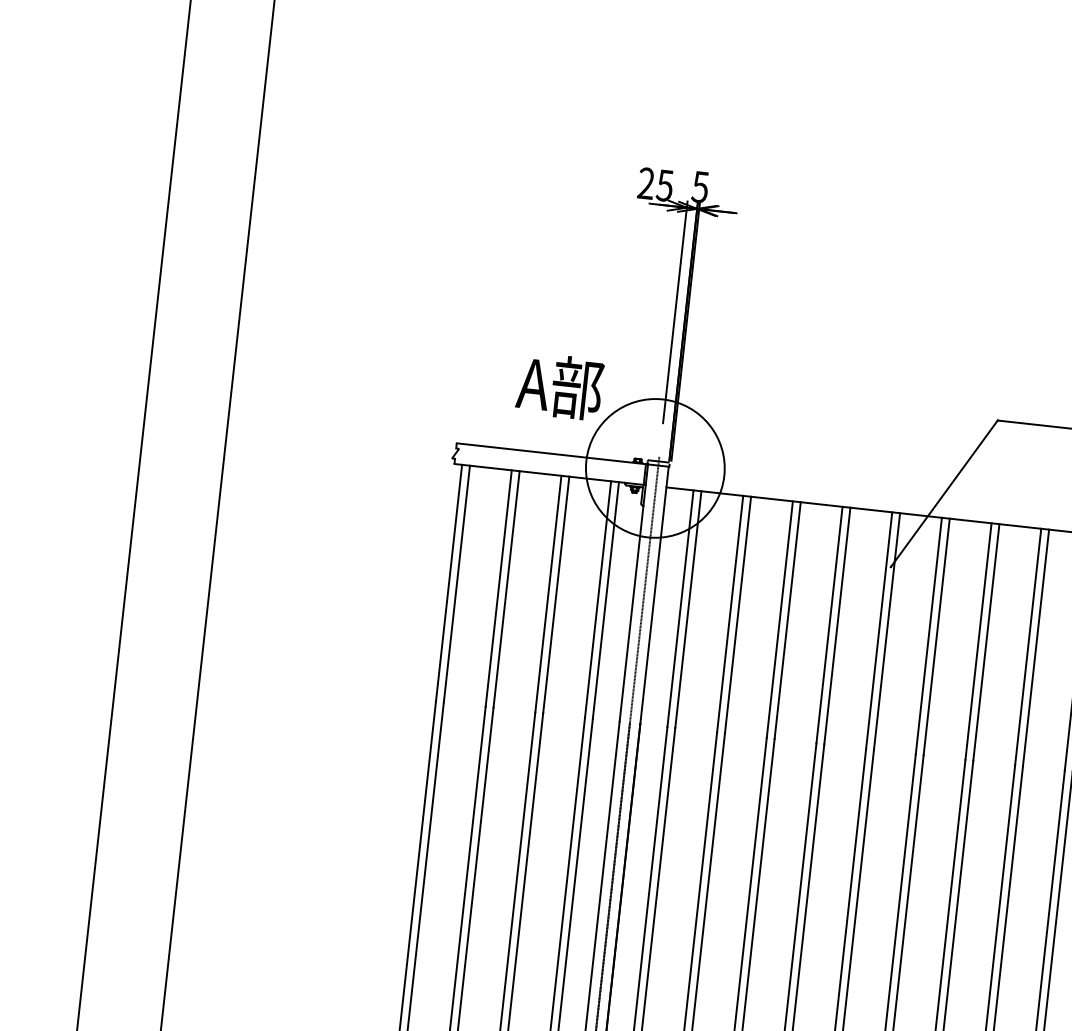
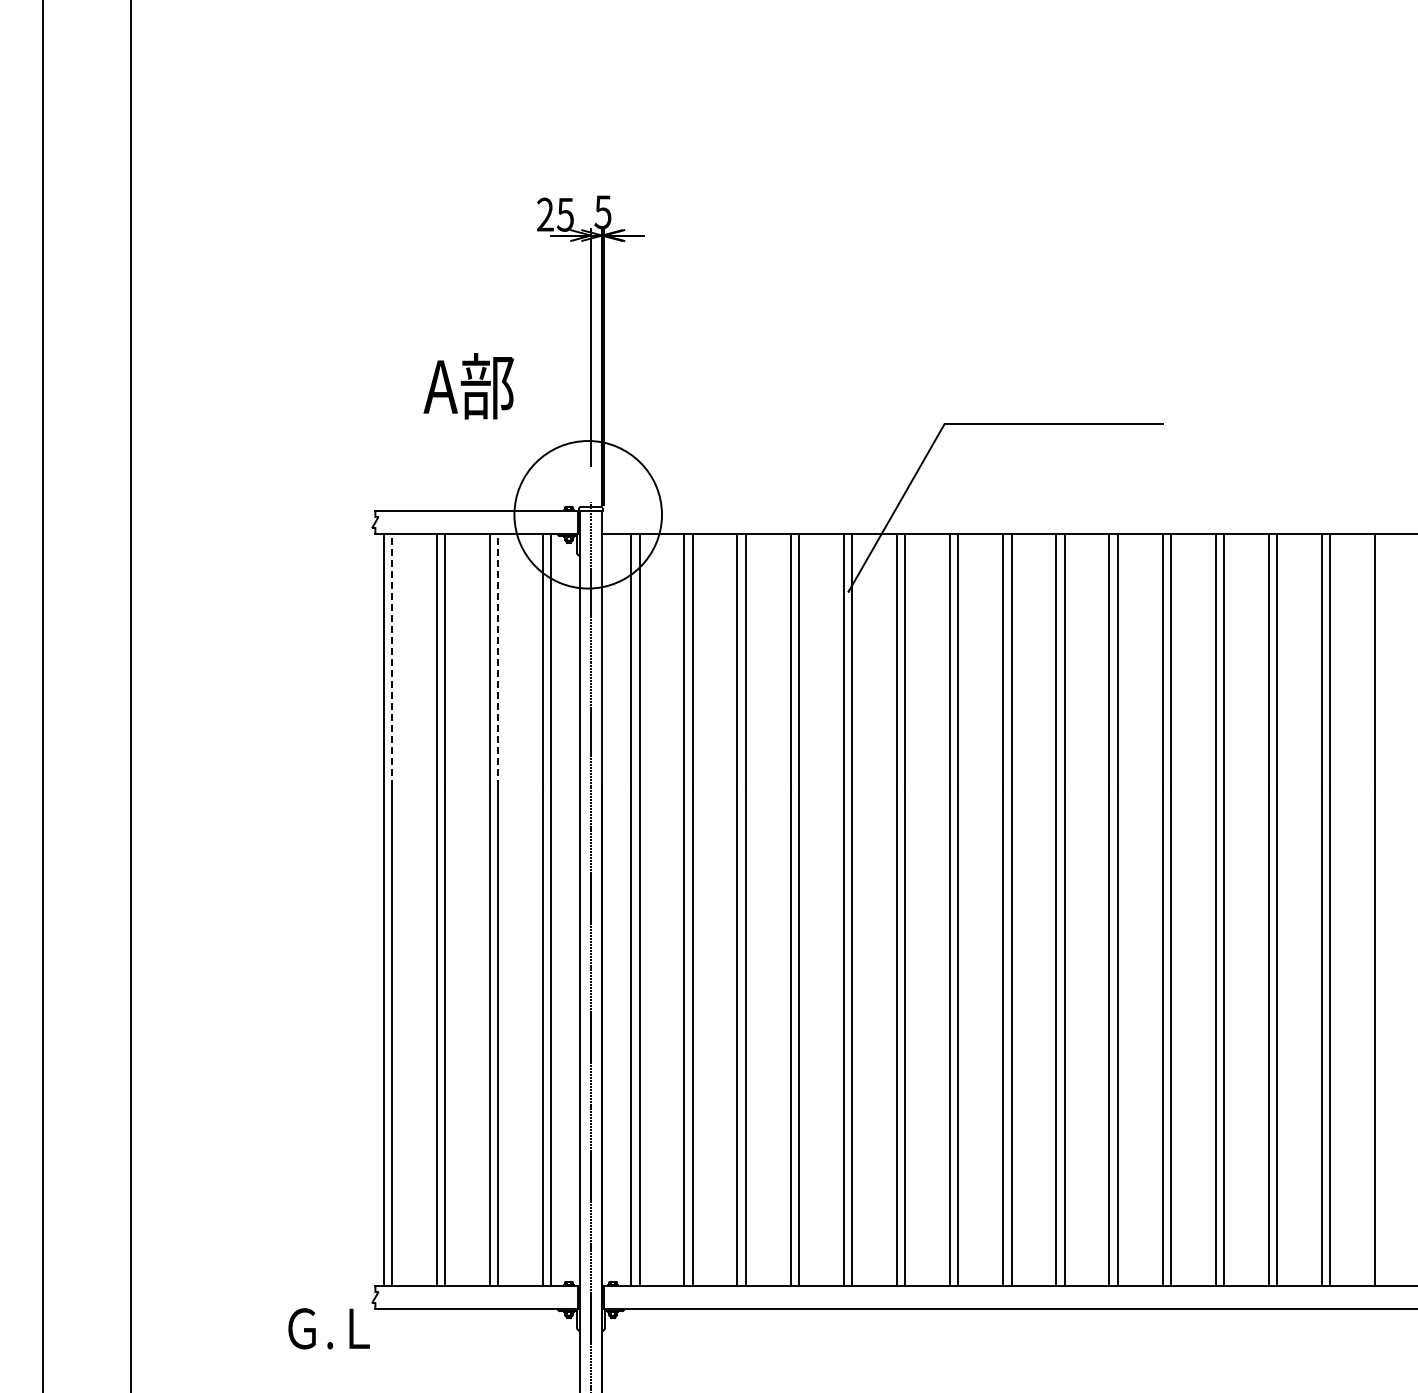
text: (559, 386) -> (468, 386), moved
line: (456, 584) -> (391, 660), solid -> dashed
line: (556, 595) -> (498, 660), solid -> dashed

